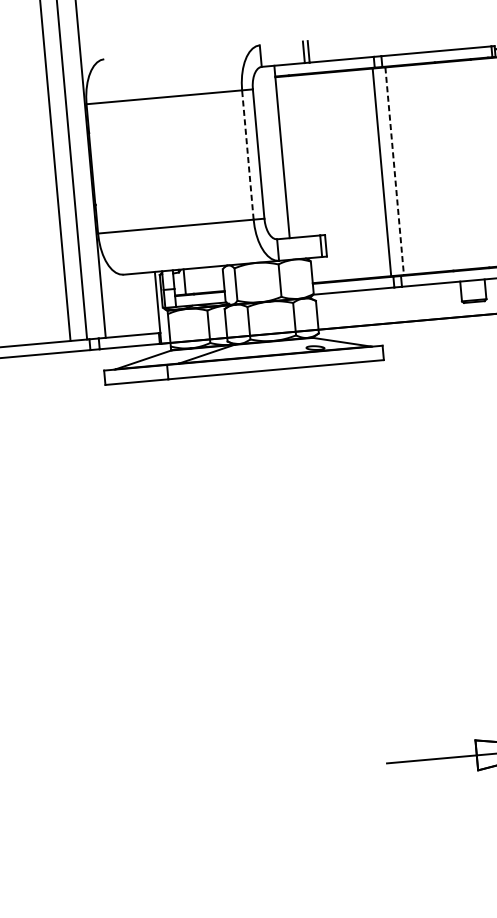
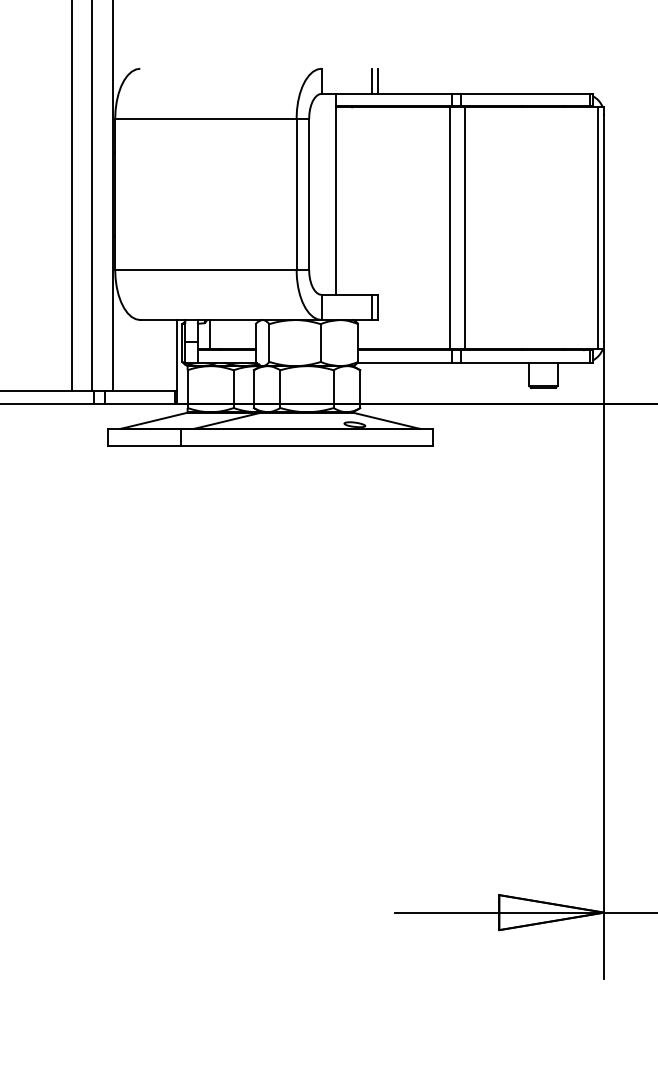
line: (247, 154) -> (296, 193), dashed -> solid
line: (394, 171) -> (464, 228), dashed -> solid

